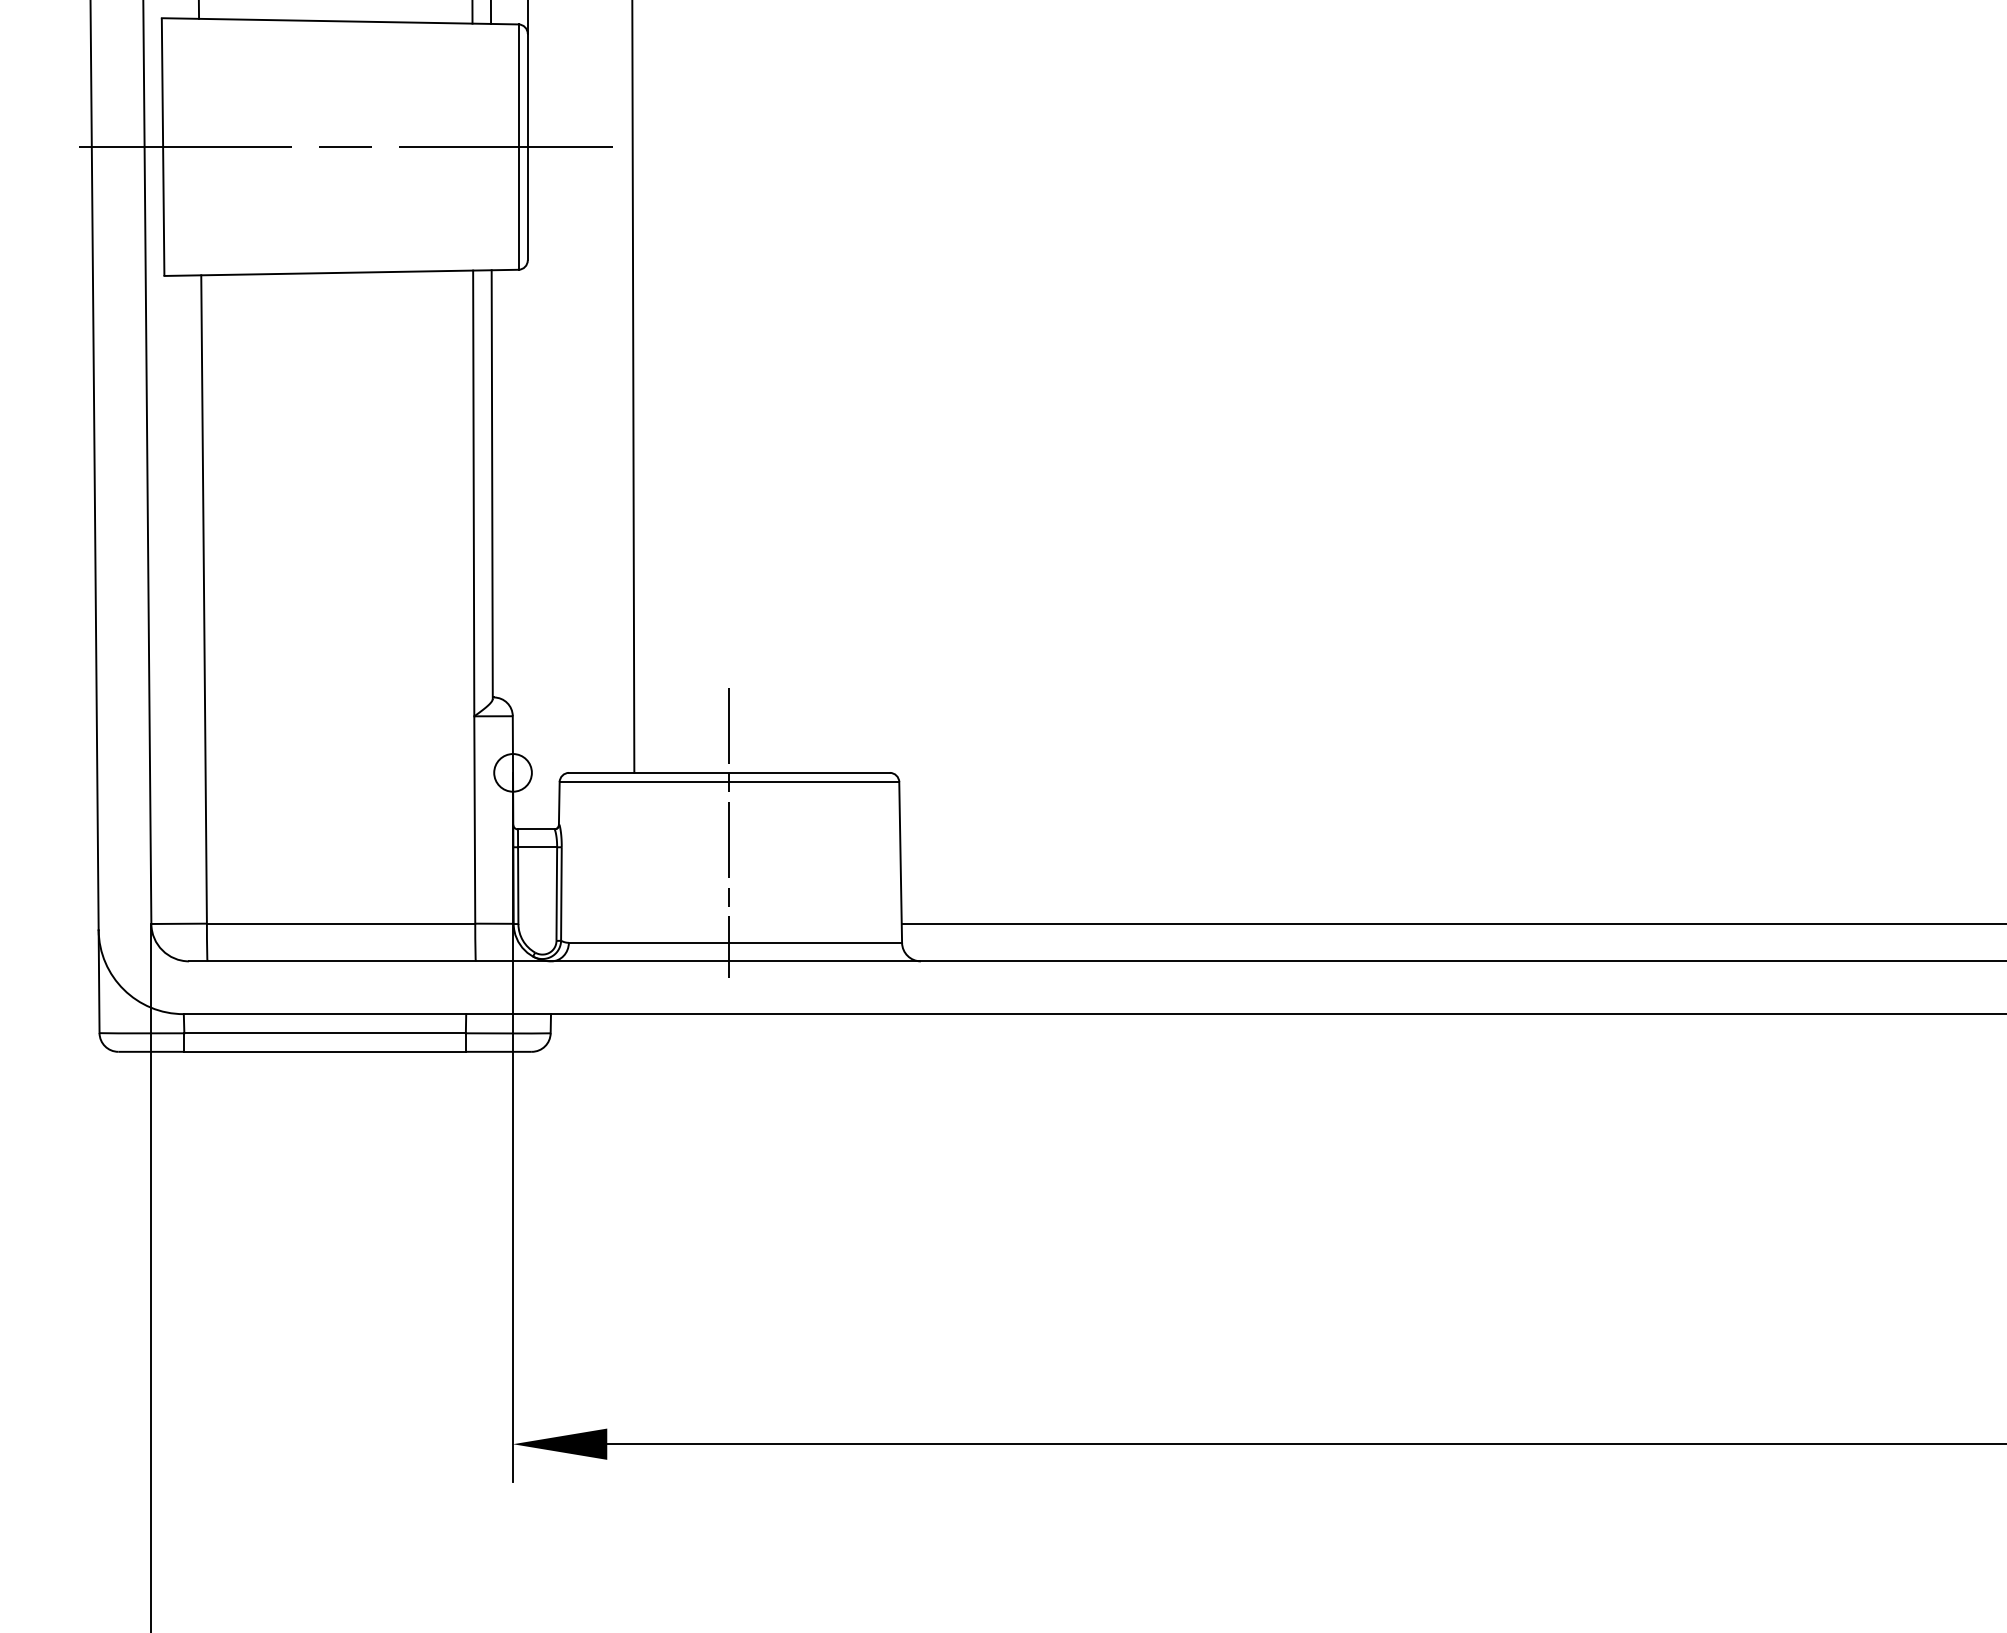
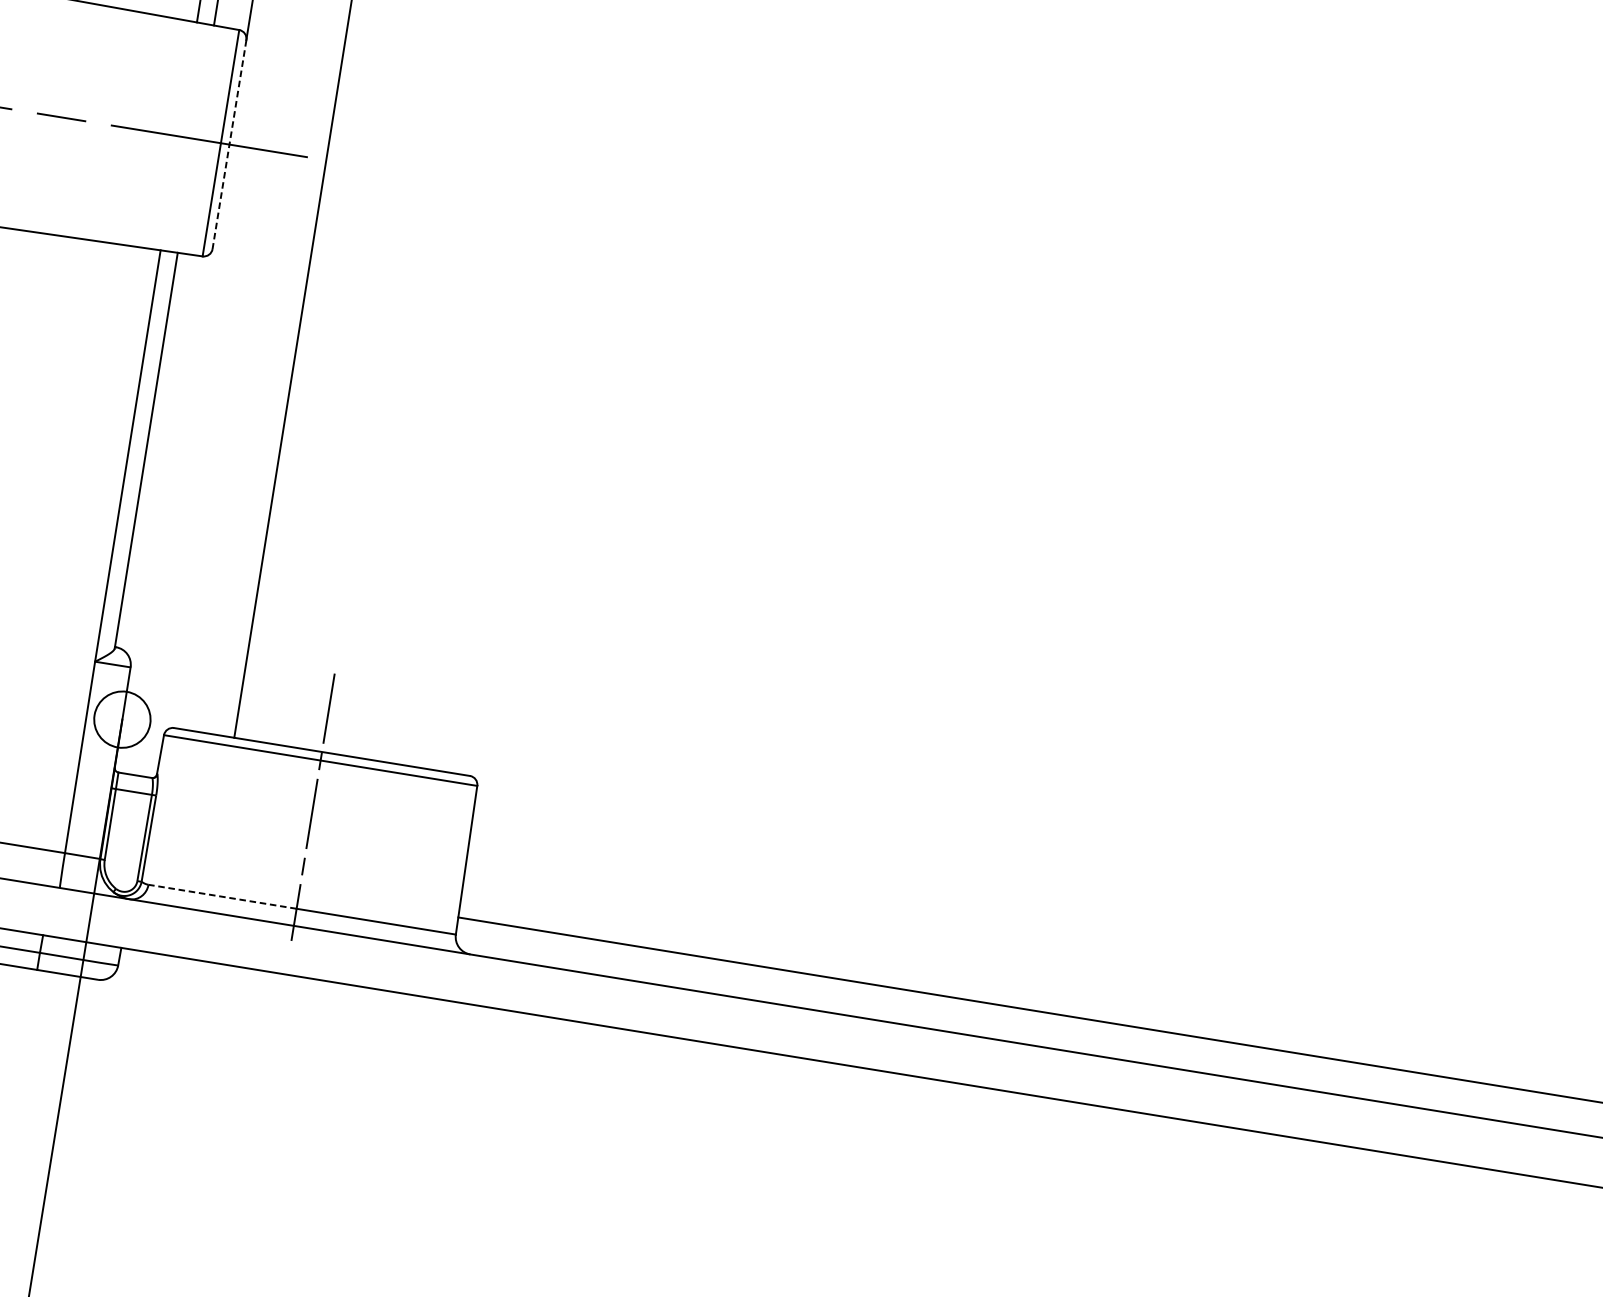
line: (527, 147) -> (229, 144), solid -> dashed
circle: (512, 772) -> (121, 719), size x1.6
line: (648, 942) -> (222, 896), solid -> dashed

